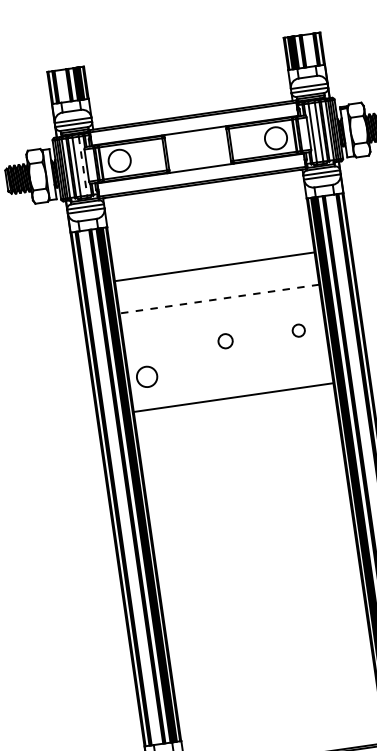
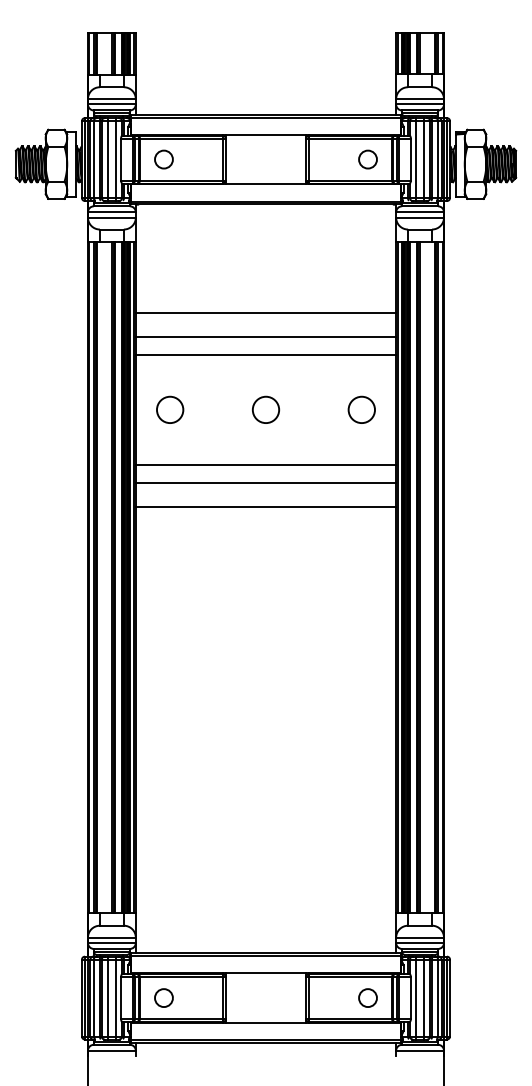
circle: (275, 138) -> (367, 159), size x0.62
circle: (119, 160) -> (163, 159), size x0.62
line: (83, 166) -> (116, 160), dashed -> solid
line: (217, 285) -> (265, 336), added
line: (219, 298) -> (265, 354), dashed -> solid
circle: (298, 330) -> (361, 409), size x1.67
circle: (225, 340) -> (266, 409), size x1.43
circle: (147, 376) -> (170, 409), moved
line: (231, 383) -> (265, 465), added
line: (235, 416) -> (265, 507), added

